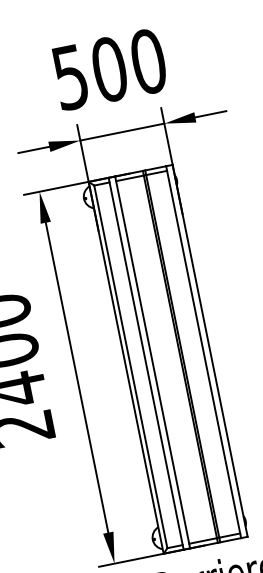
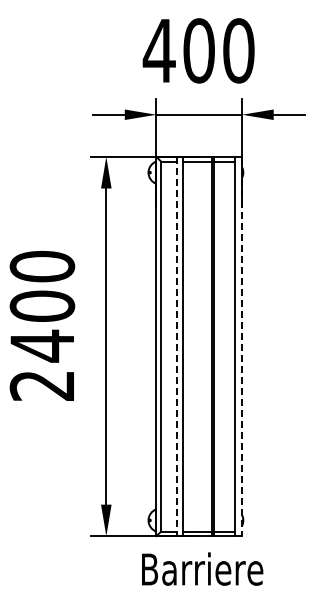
text: (69, 78) -> (158, 51), 500 -> 400
line: (210, 350) -> (242, 346), solid -> dashed
line: (145, 363) -> (176, 346), solid -> dashed

